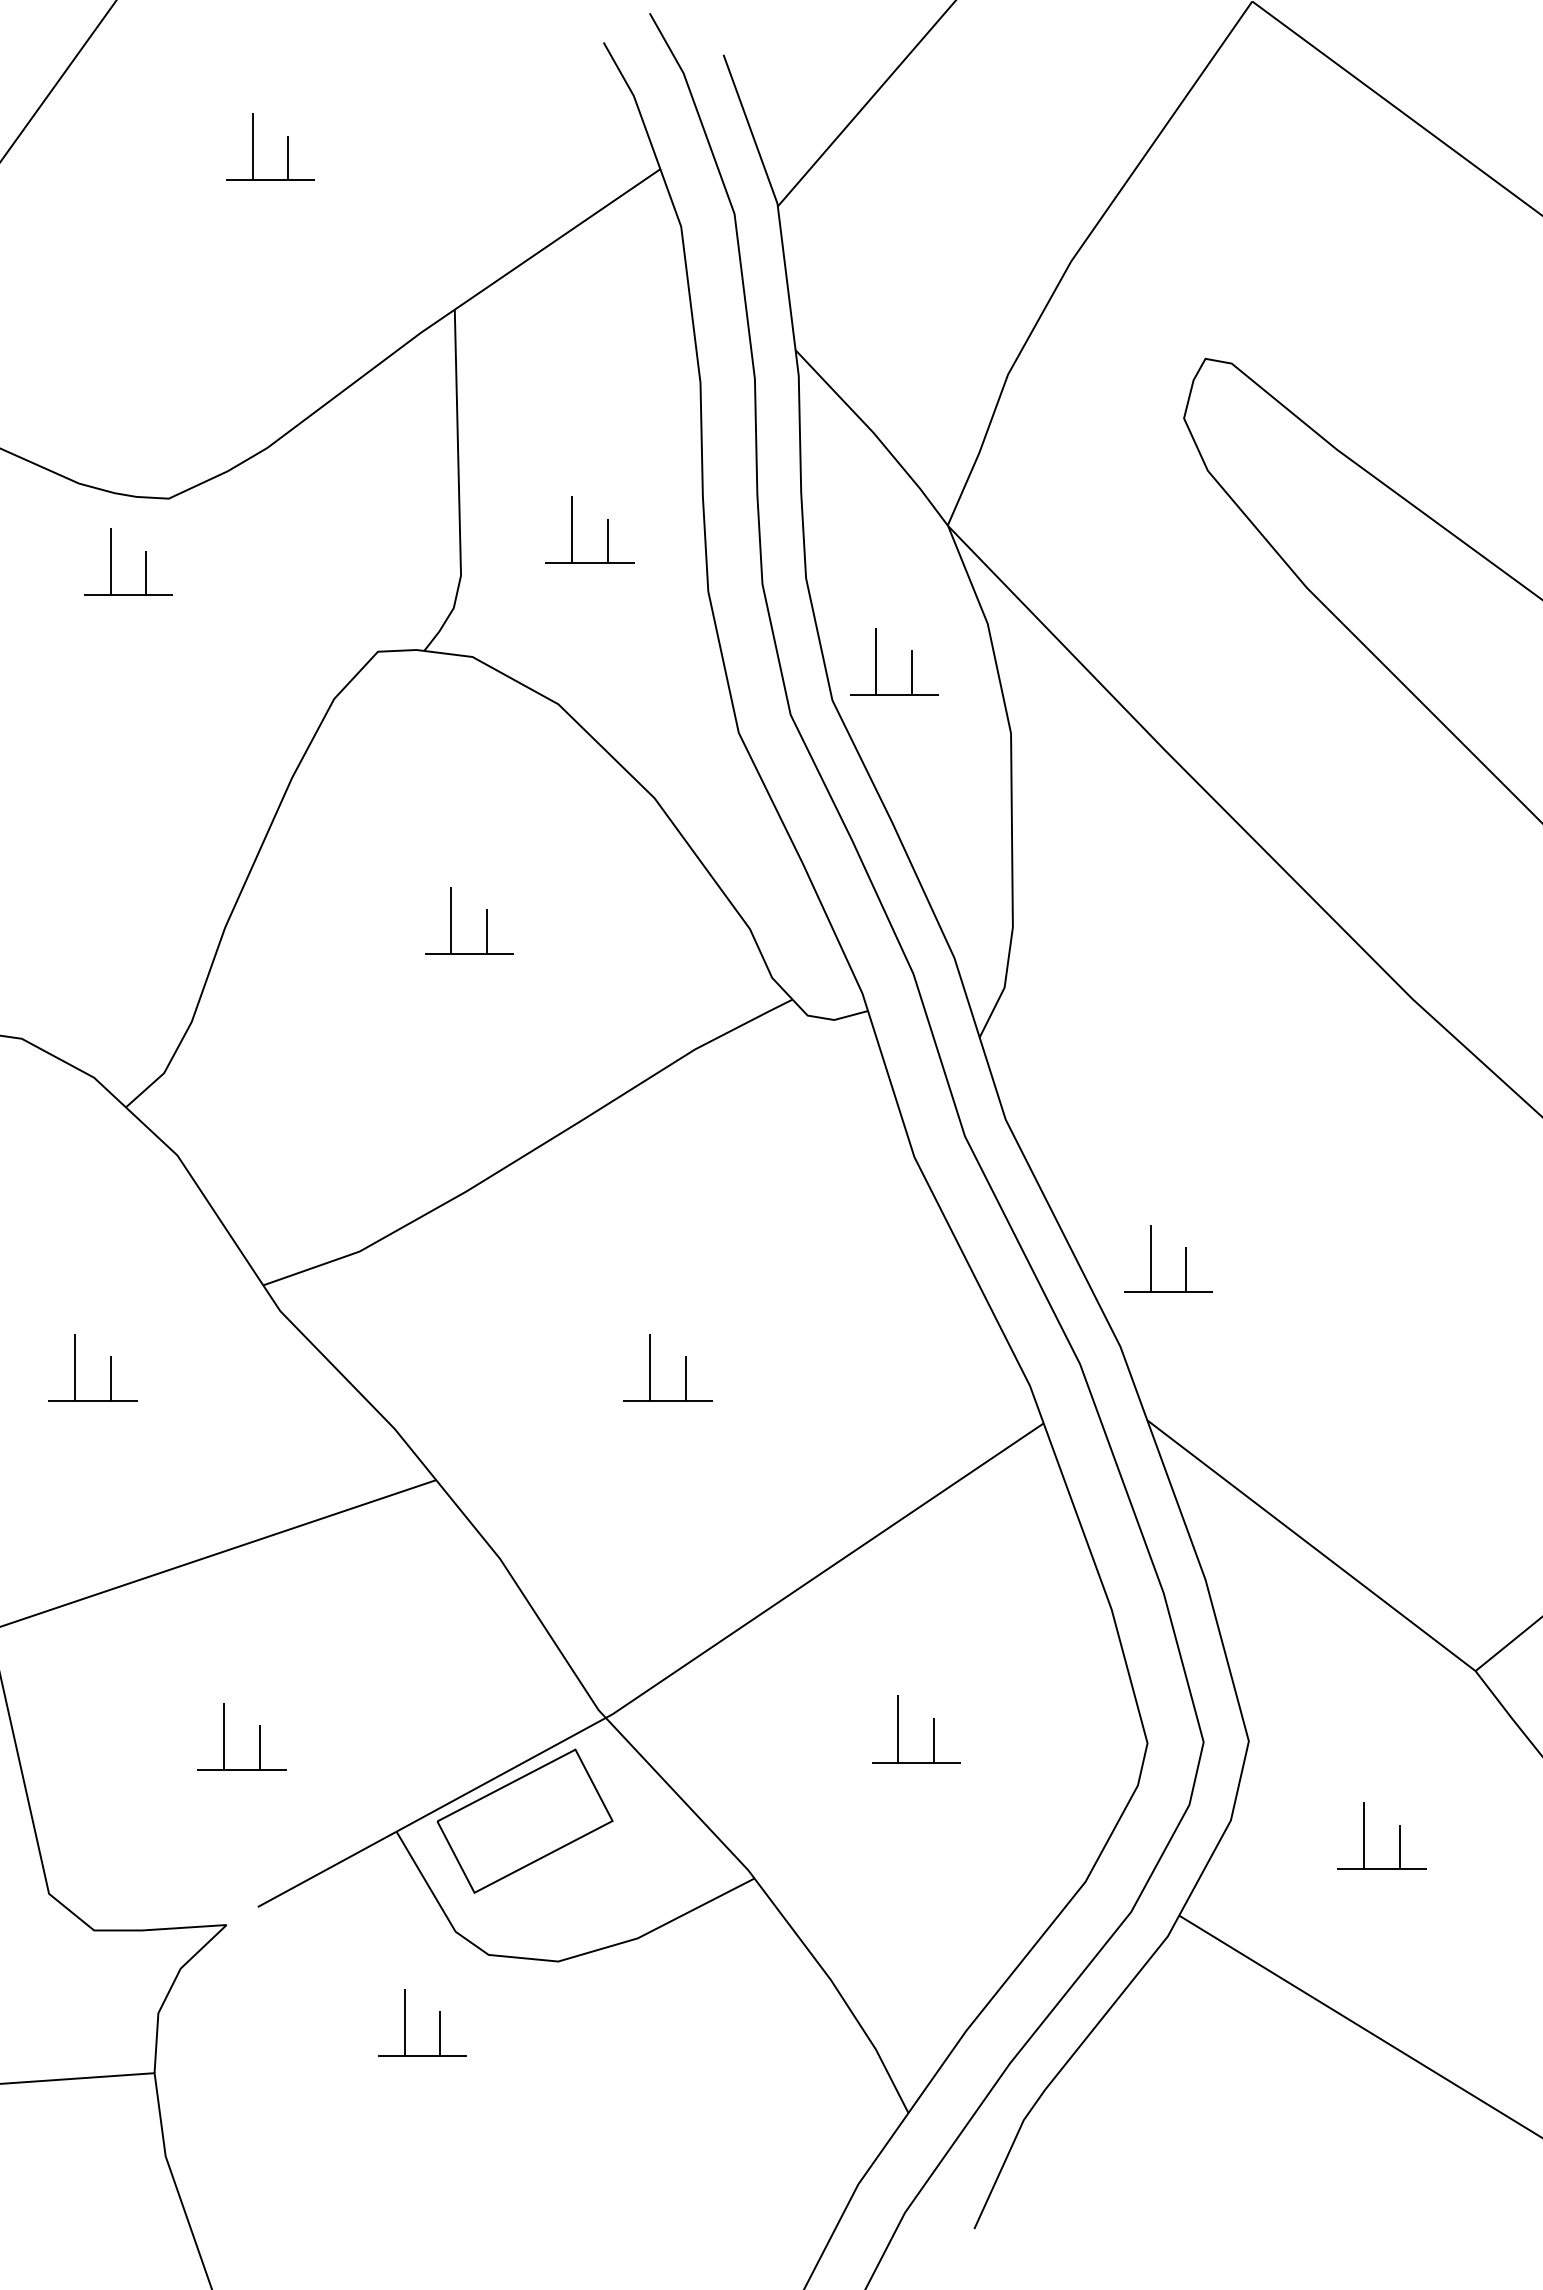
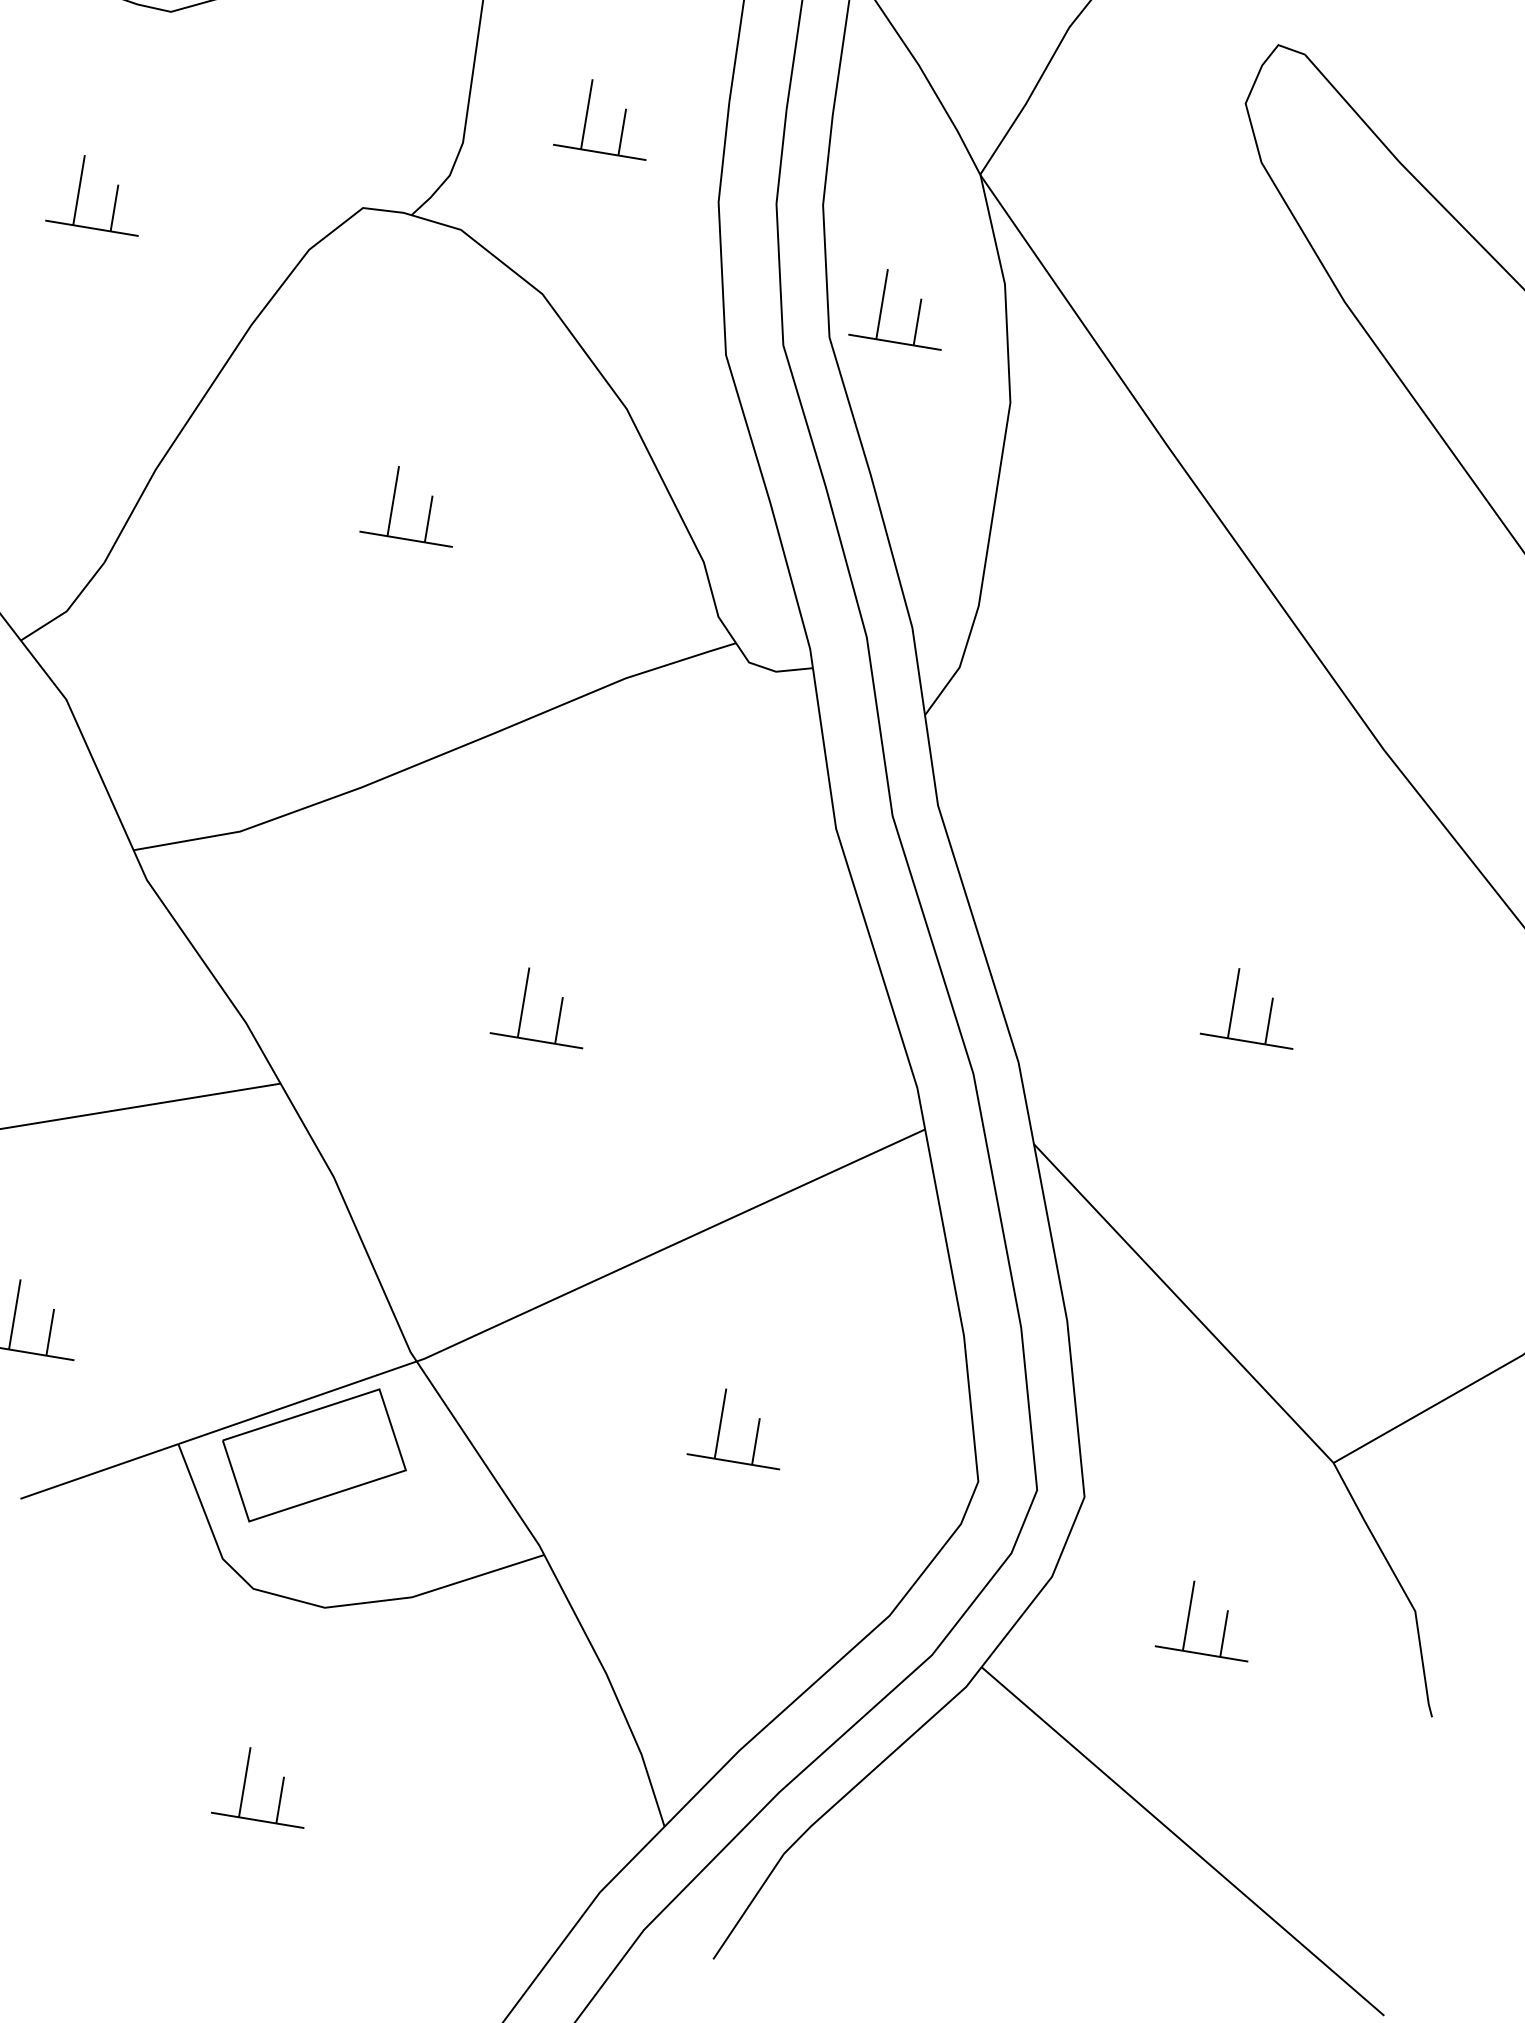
part: (111, 561) -> (79, 189), moved
part: (1151, 1258) -> (1234, 1003), moved
part: (405, 2022) -> (245, 1782), moved

